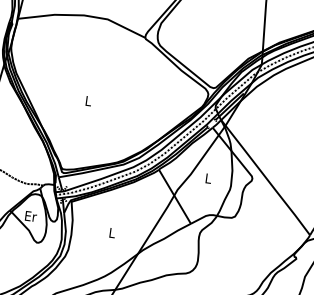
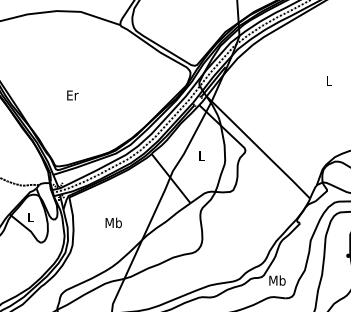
text: (88, 101) -> (72, 95), L -> Er
text: (30, 216) -> (30, 217), Er -> L
text: (112, 232) -> (113, 222), L -> Mb

